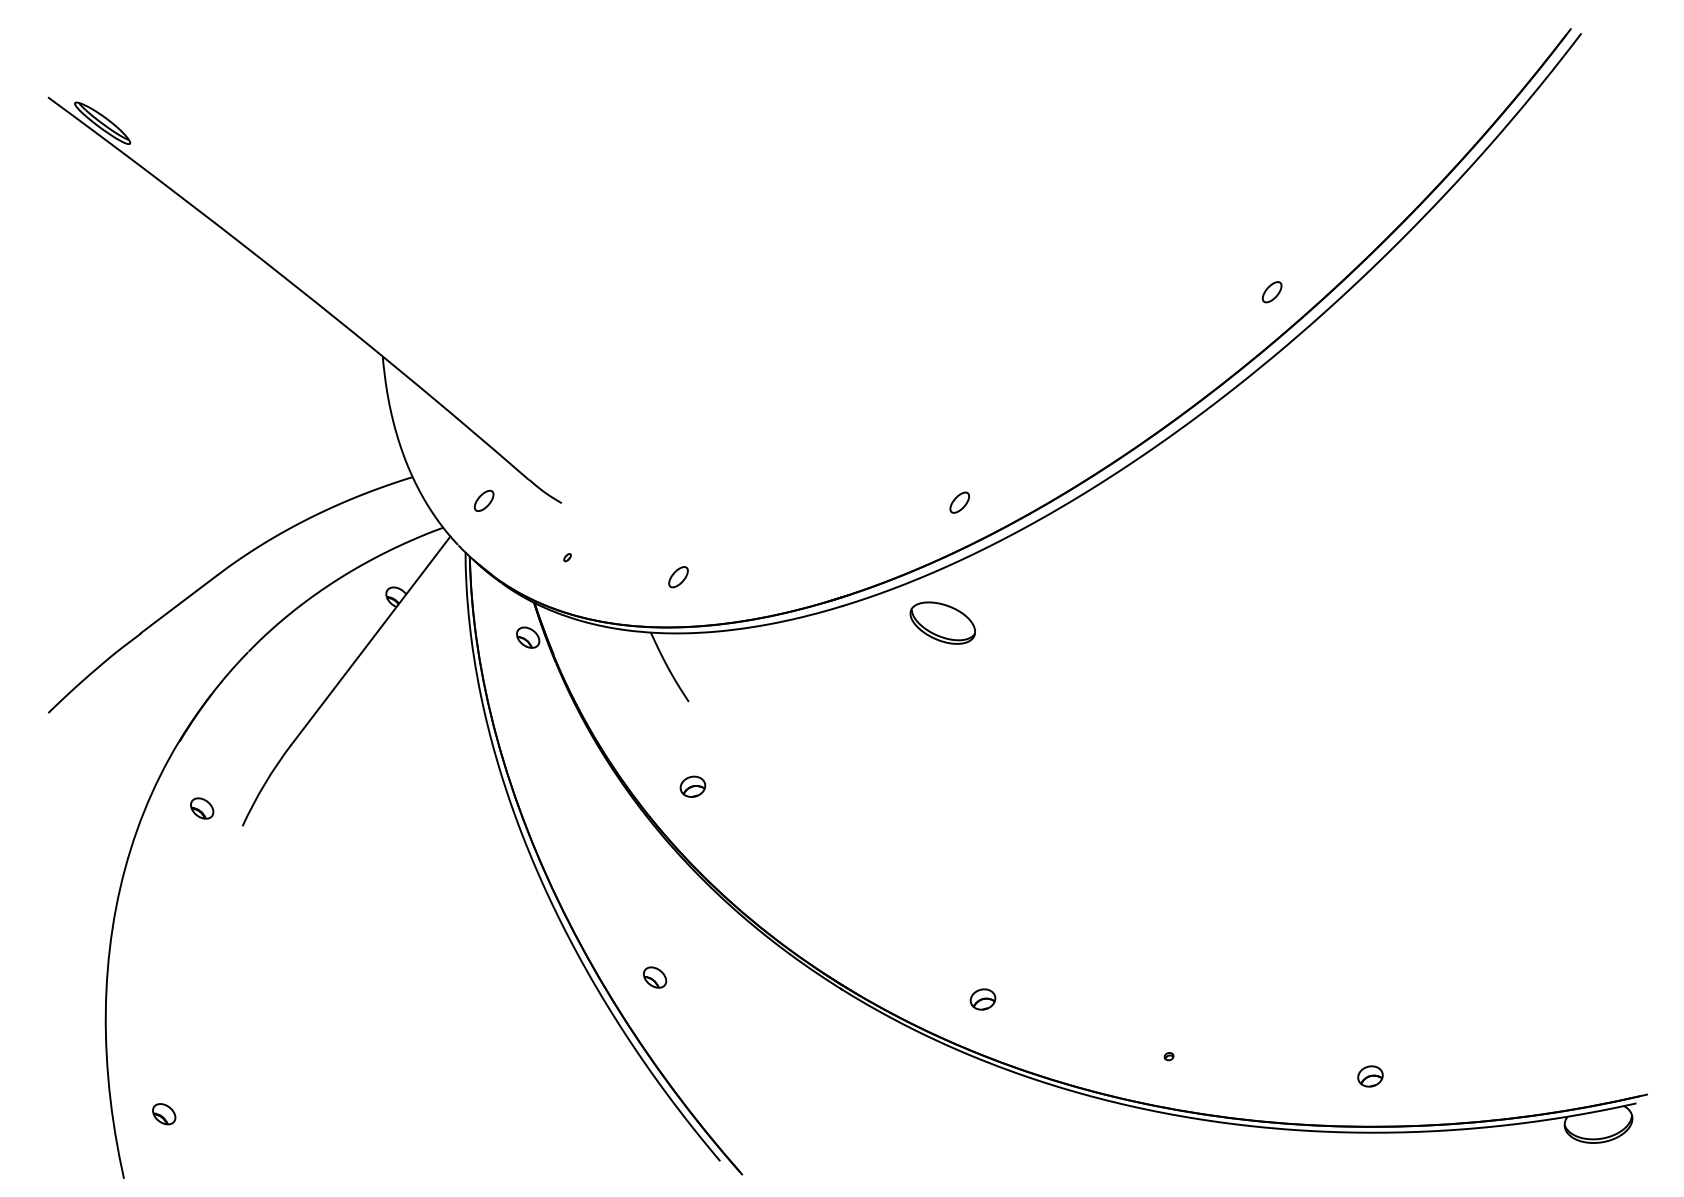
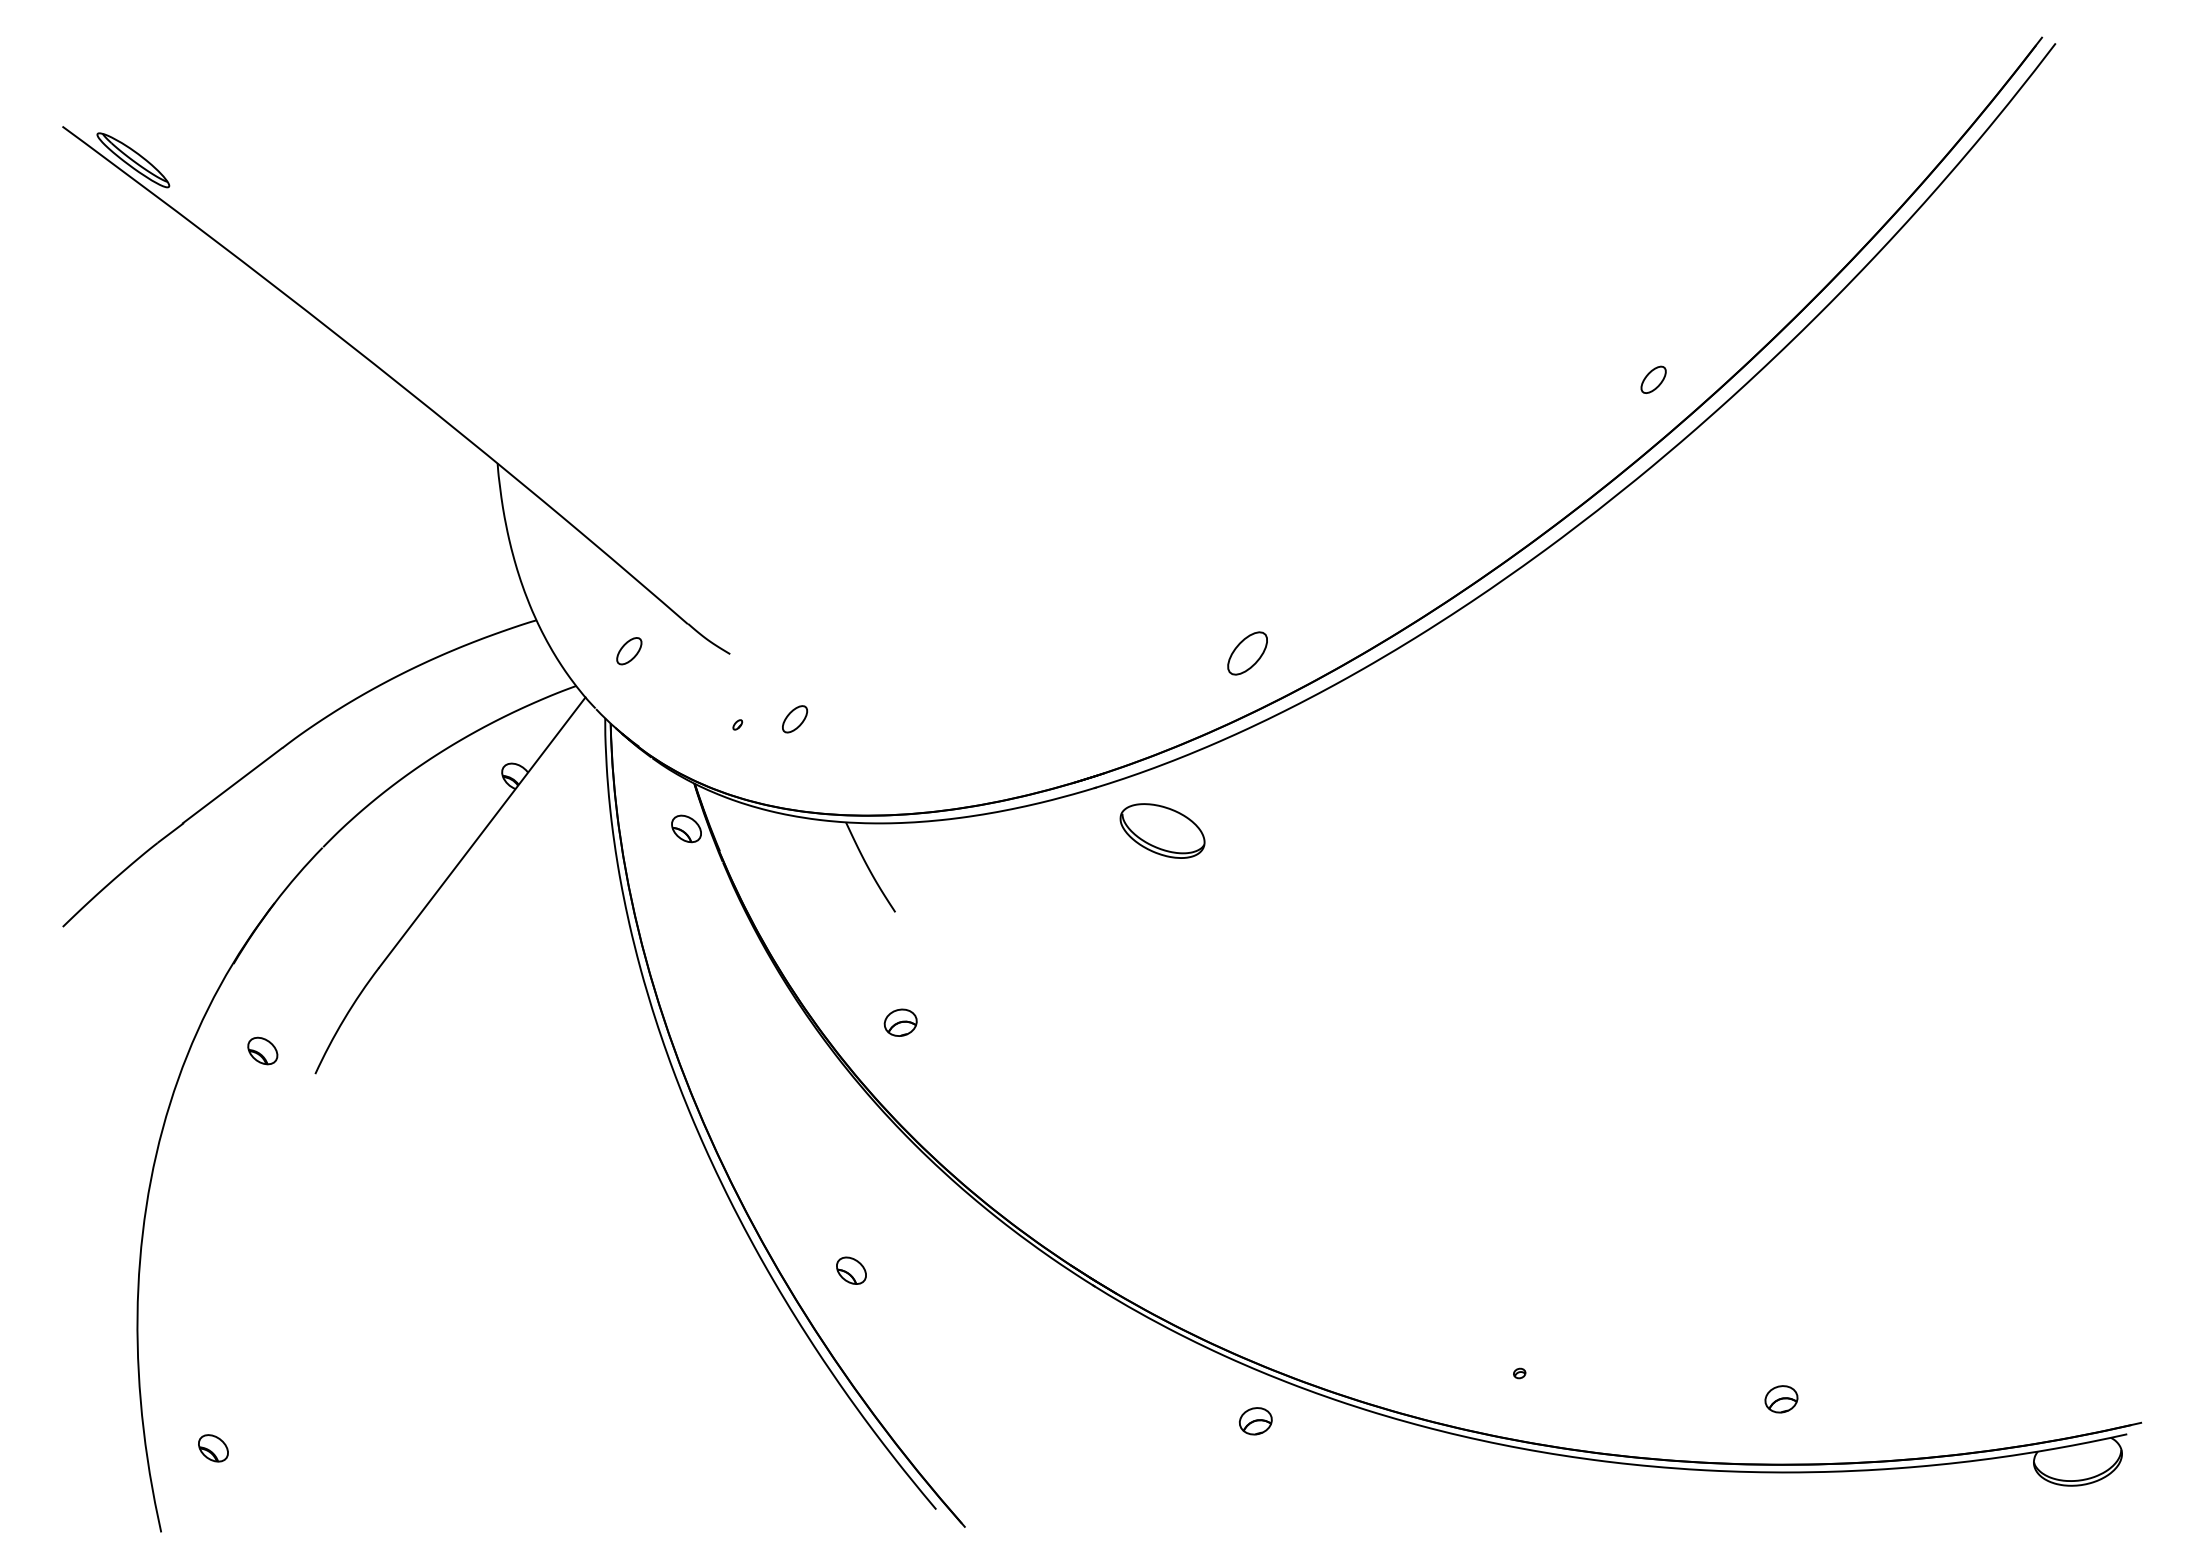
part: (959, 502) -> (1247, 653), size x1.6
part: (678, 577) -> (795, 719), moved
part: (942, 622) -> (1162, 830), moved
part: (982, 999) -> (1255, 1421), moved

